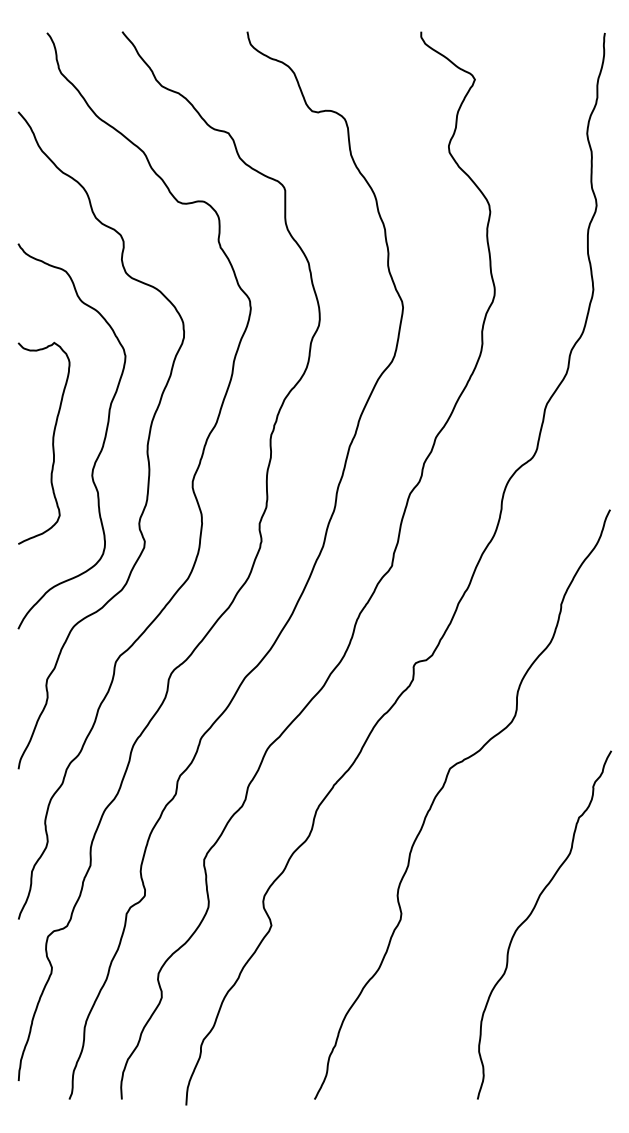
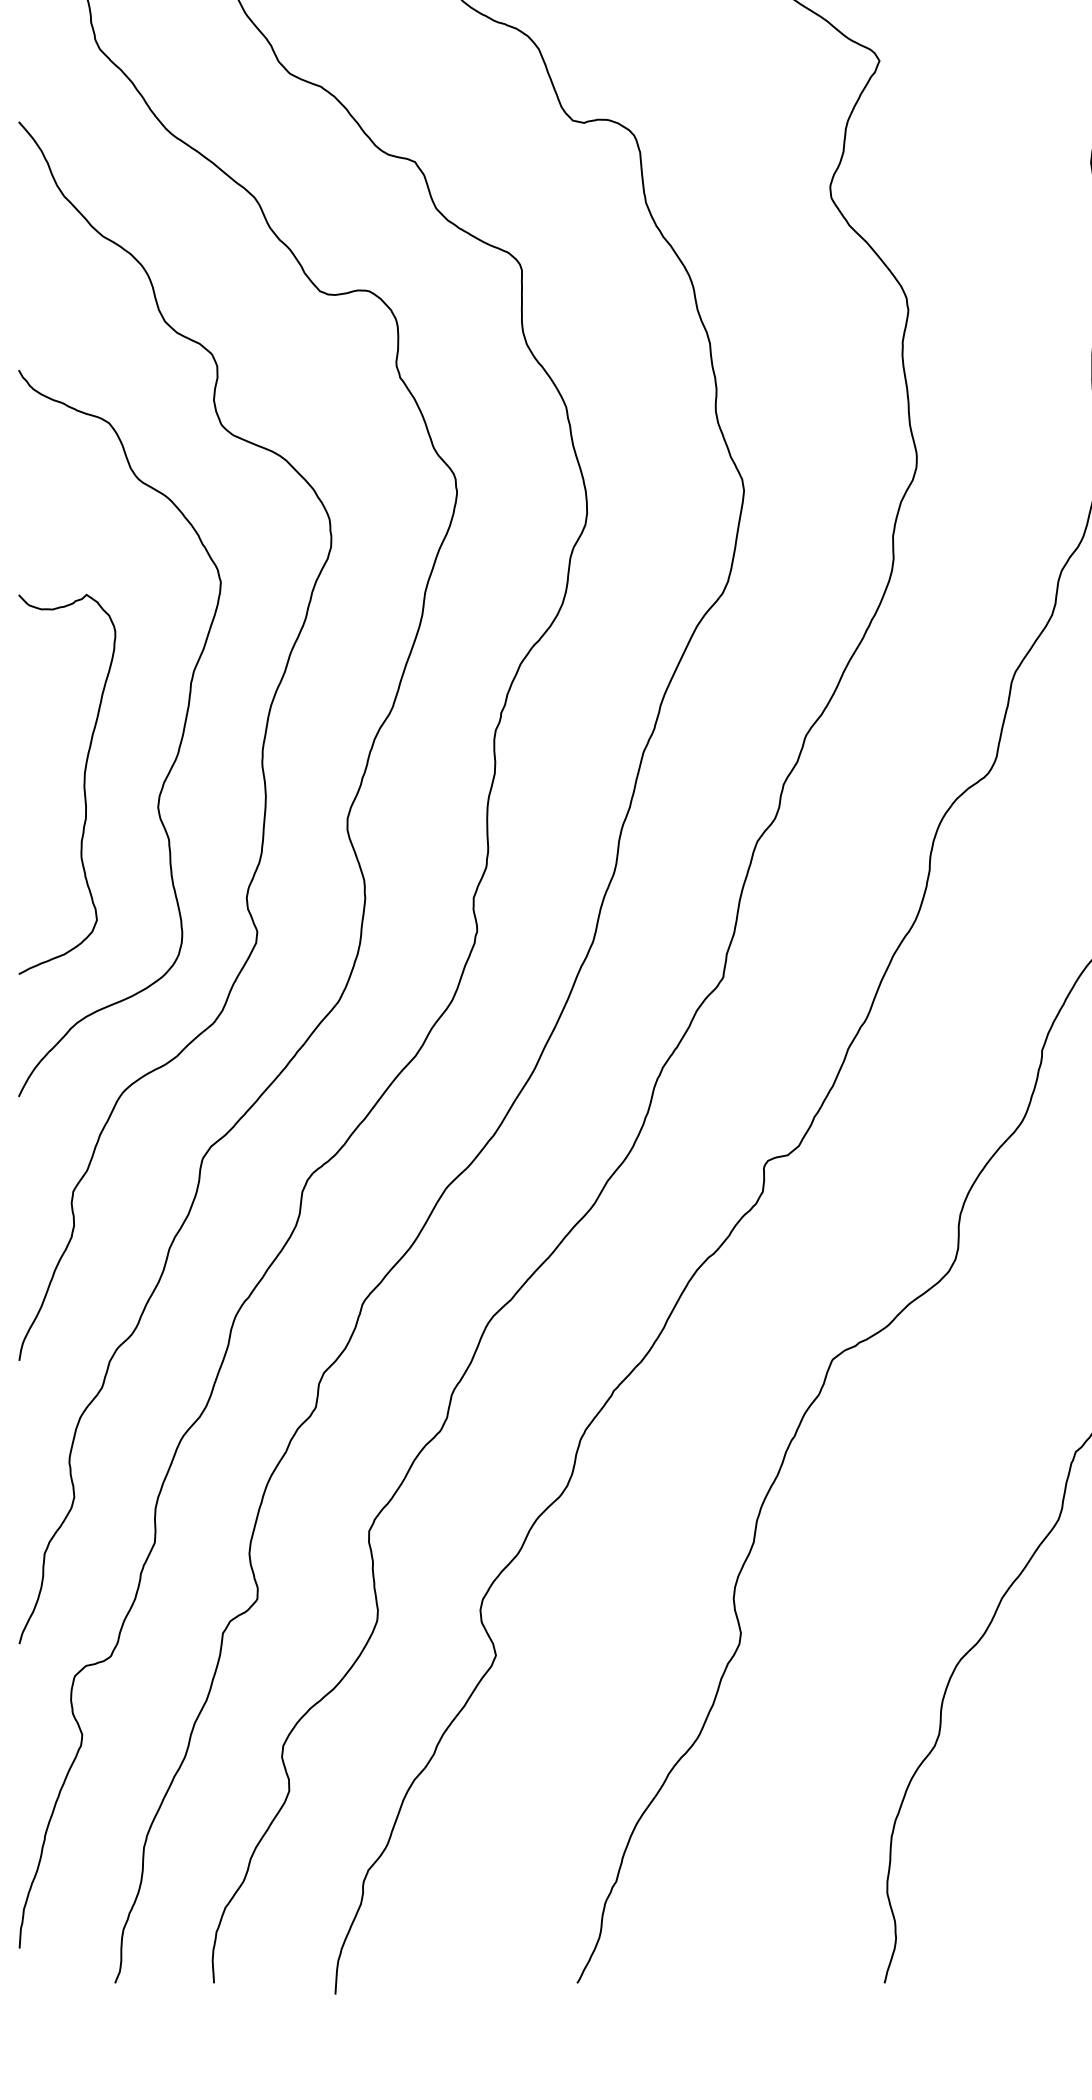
curve: (52, 442) -> (83, 782), moved

